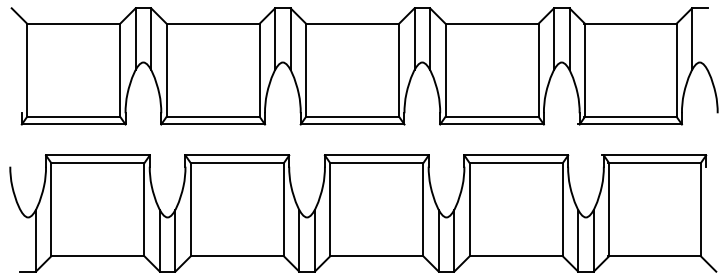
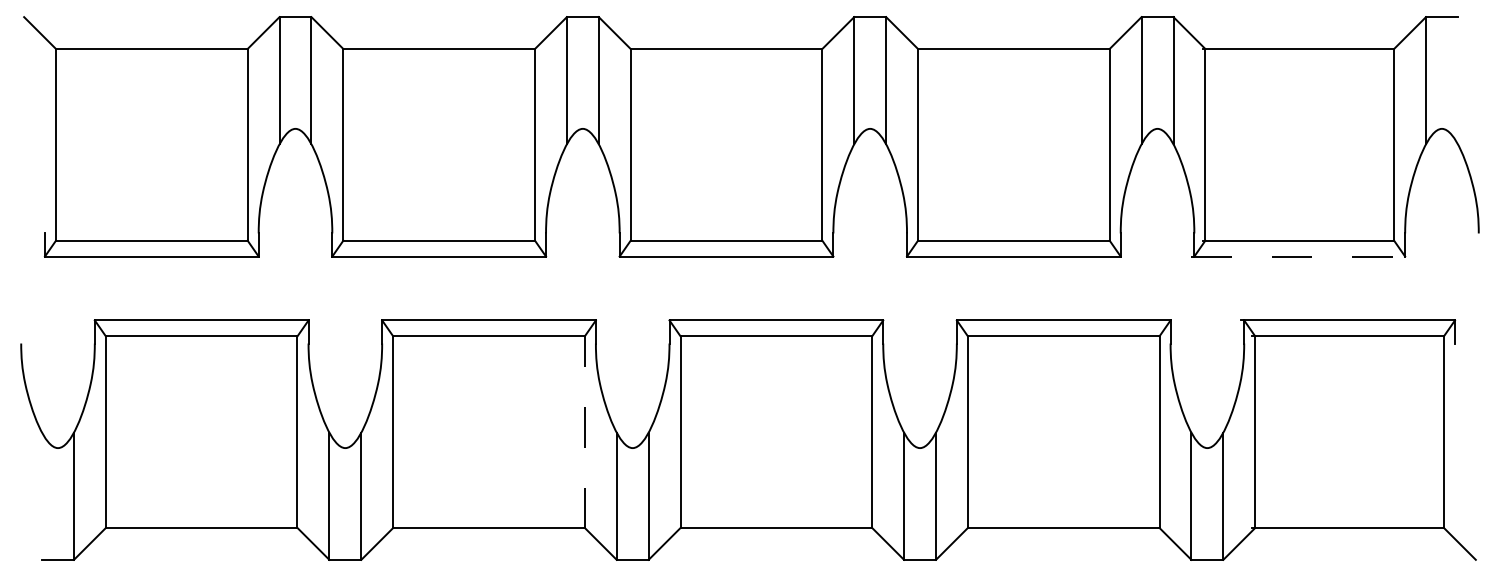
line: (630, 124) -> (1299, 256), solid -> dashed
line: (283, 209) -> (584, 431), solid -> dashed

